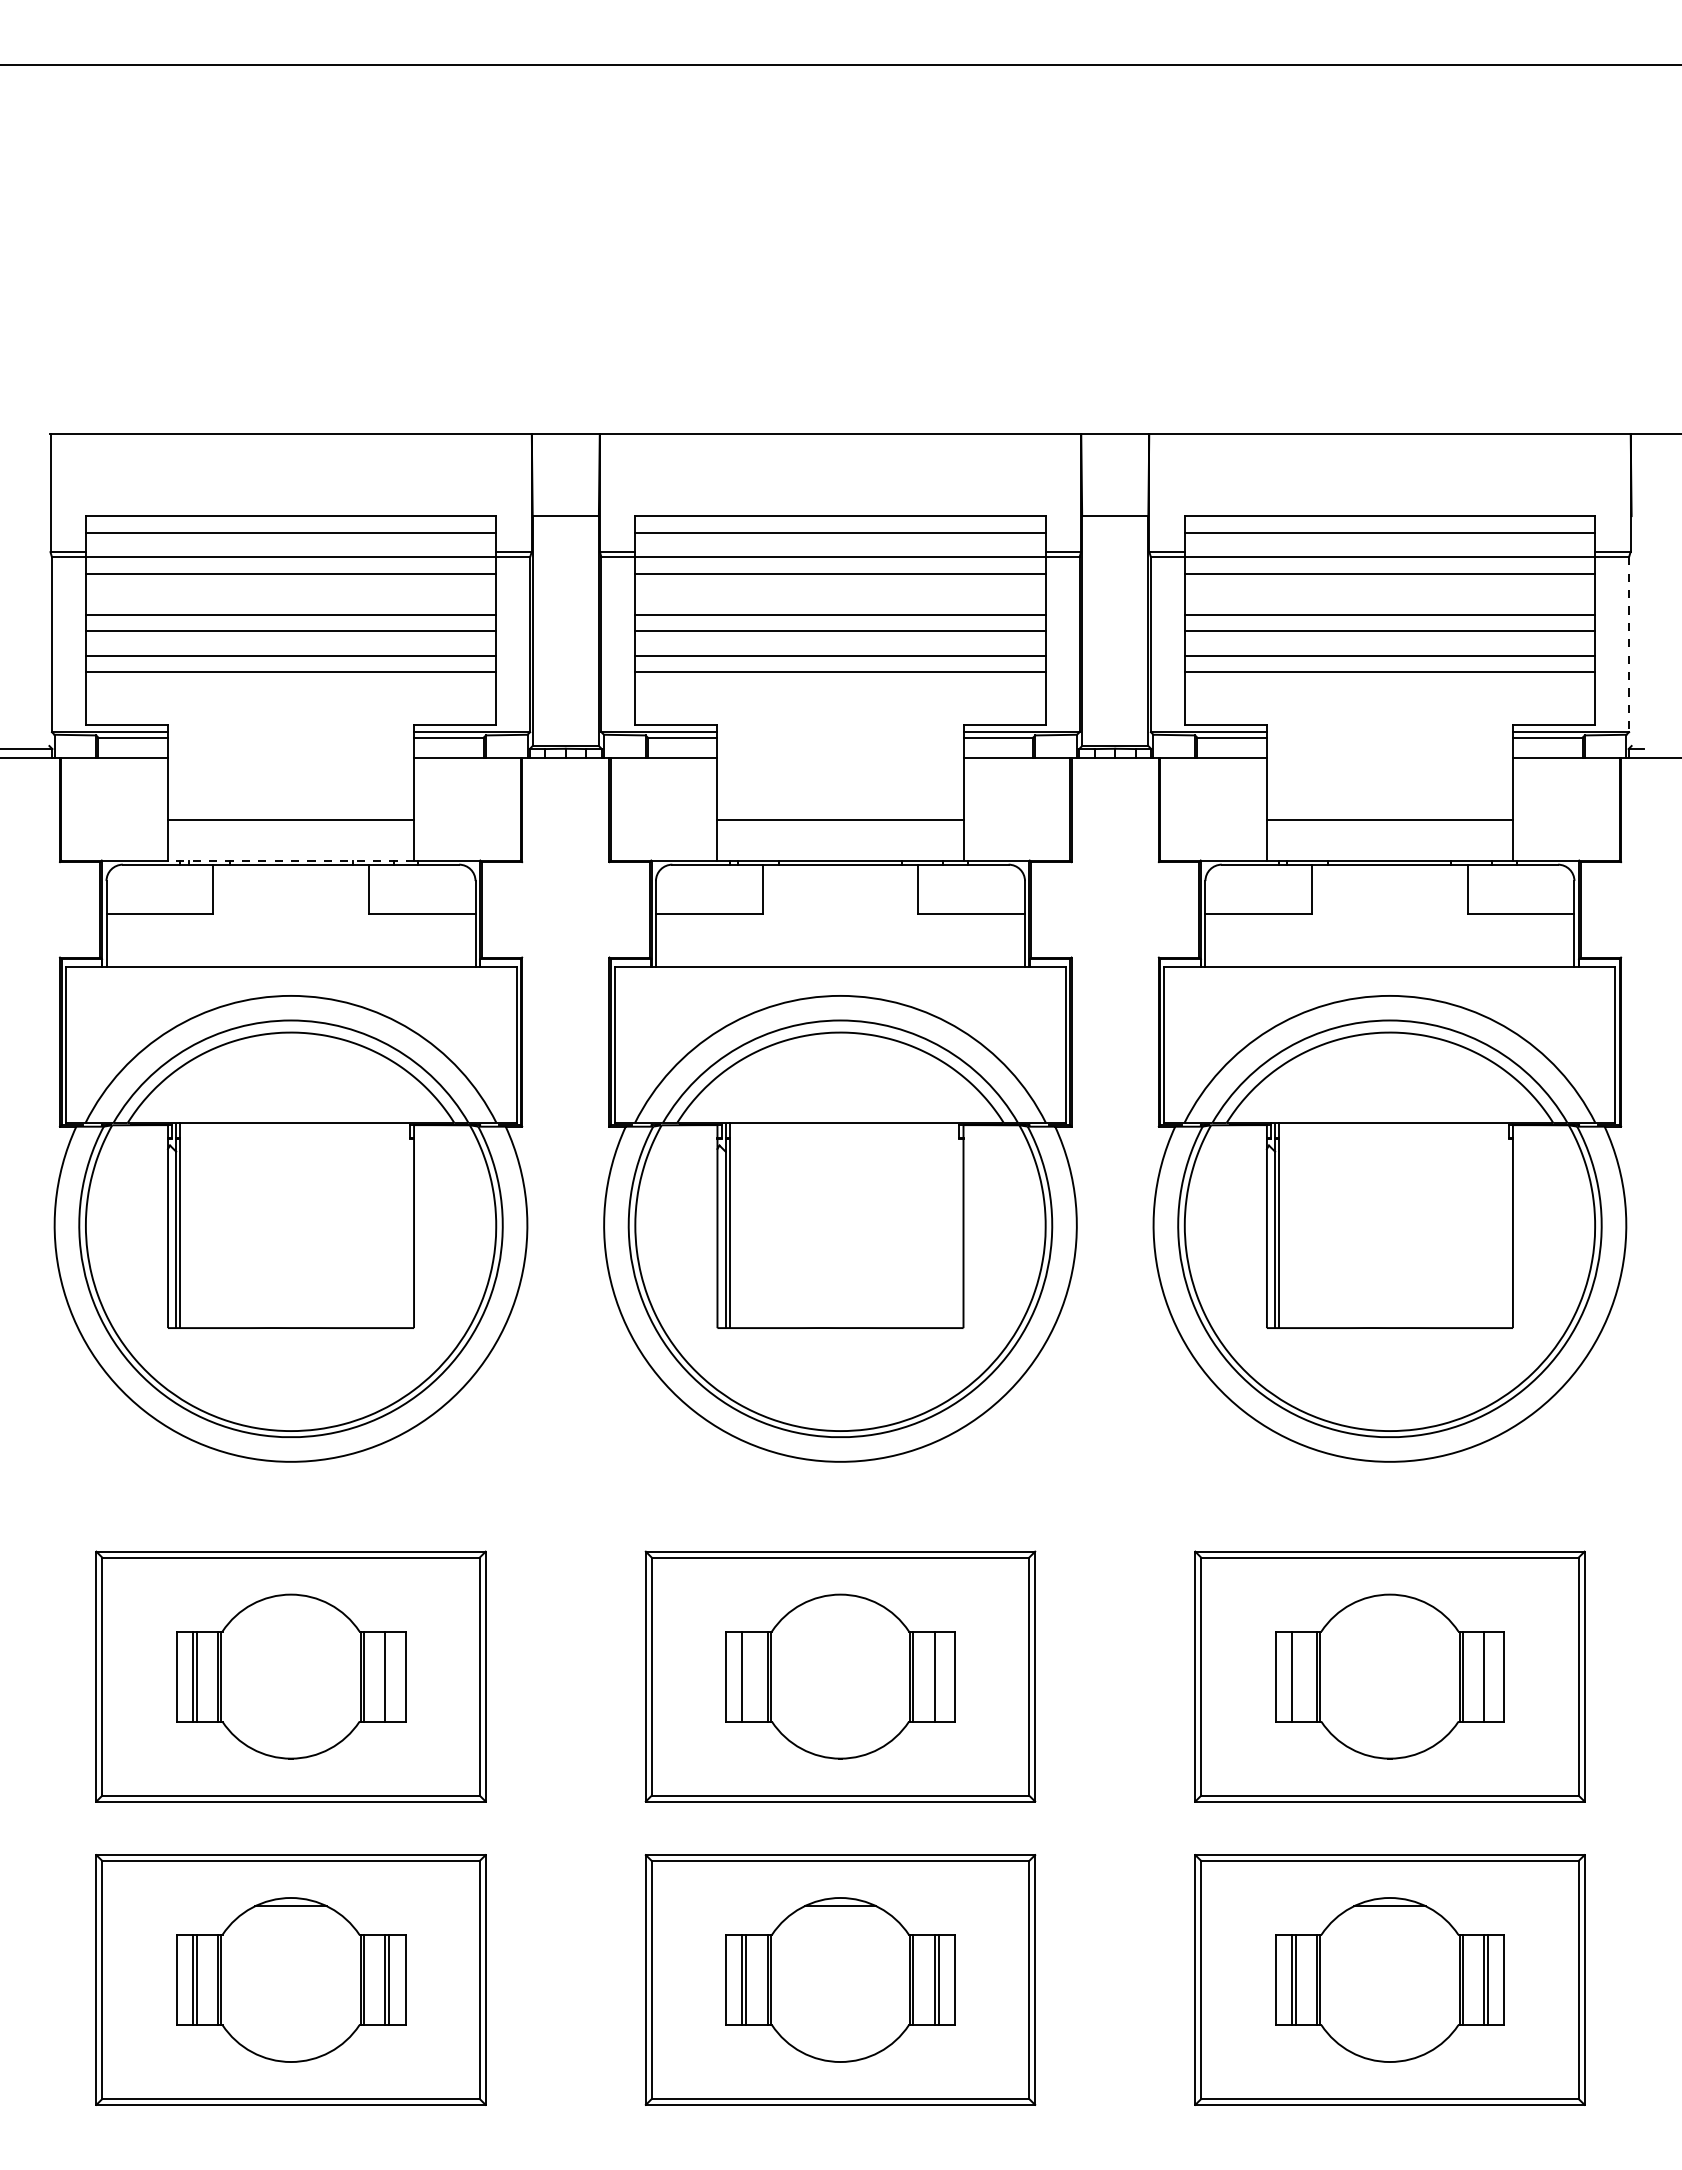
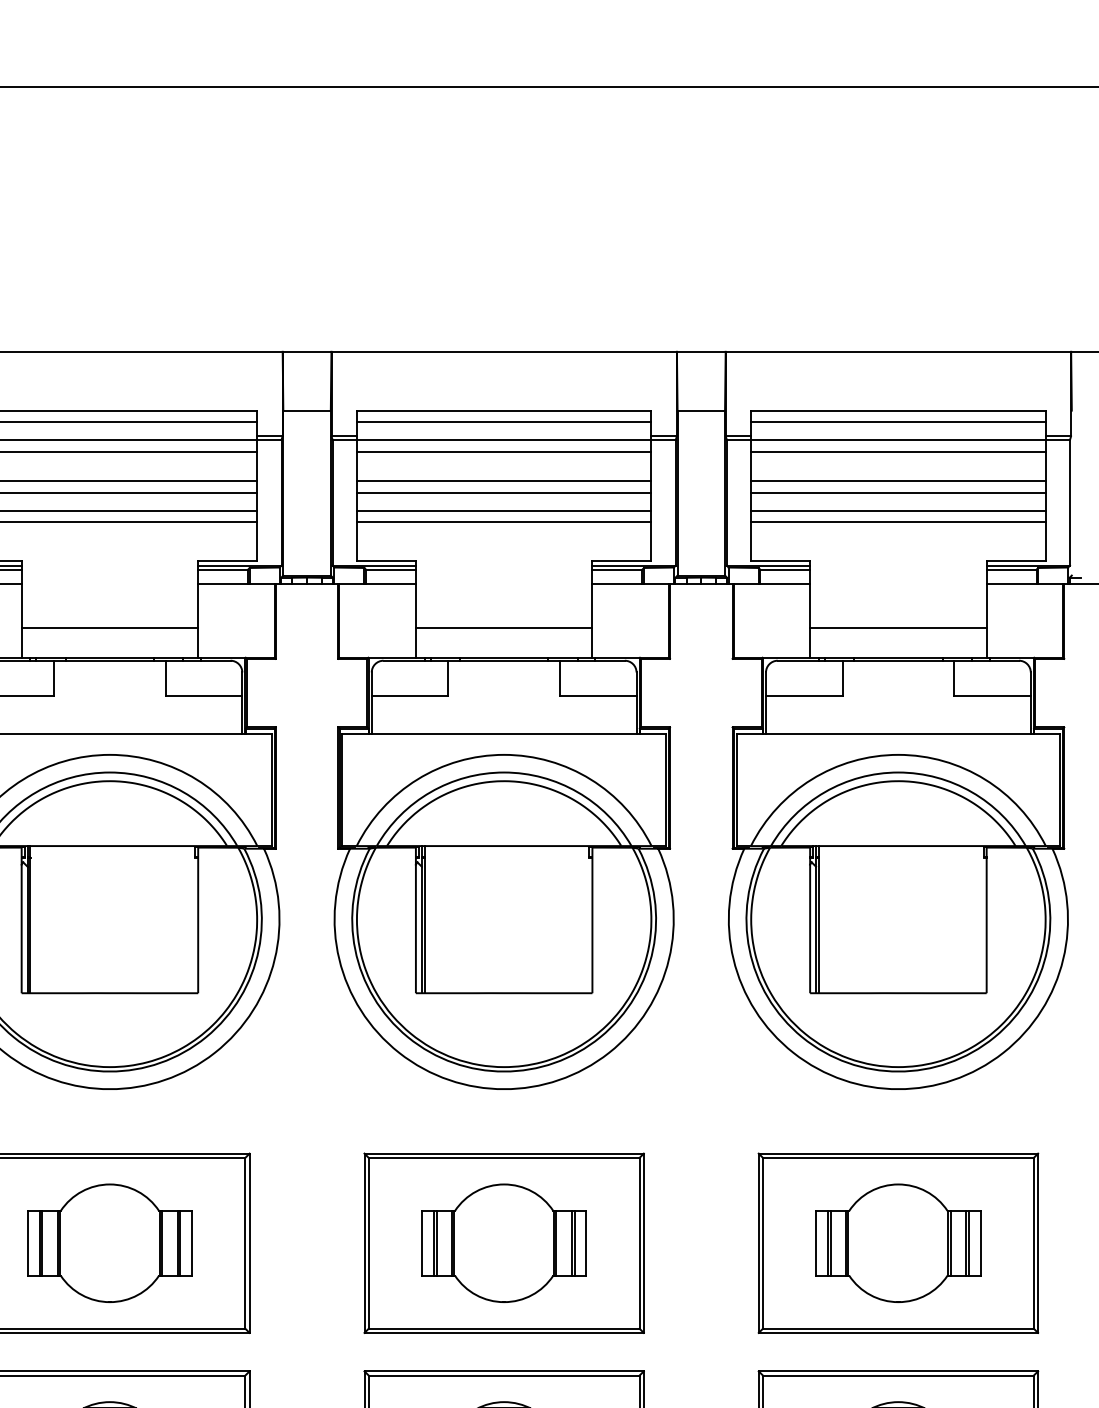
line: (1629, 644) -> (1070, 502), dashed -> solid
line: (290, 860) -> (109, 657), dashed -> solid
line: (389, 1676) -> (180, 1243), added
line: (746, 1676) -> (436, 1243), added
line: (938, 1676) -> (574, 1243), added
line: (1295, 1676) -> (830, 1243), added
line: (1488, 1676) -> (969, 1243), added

